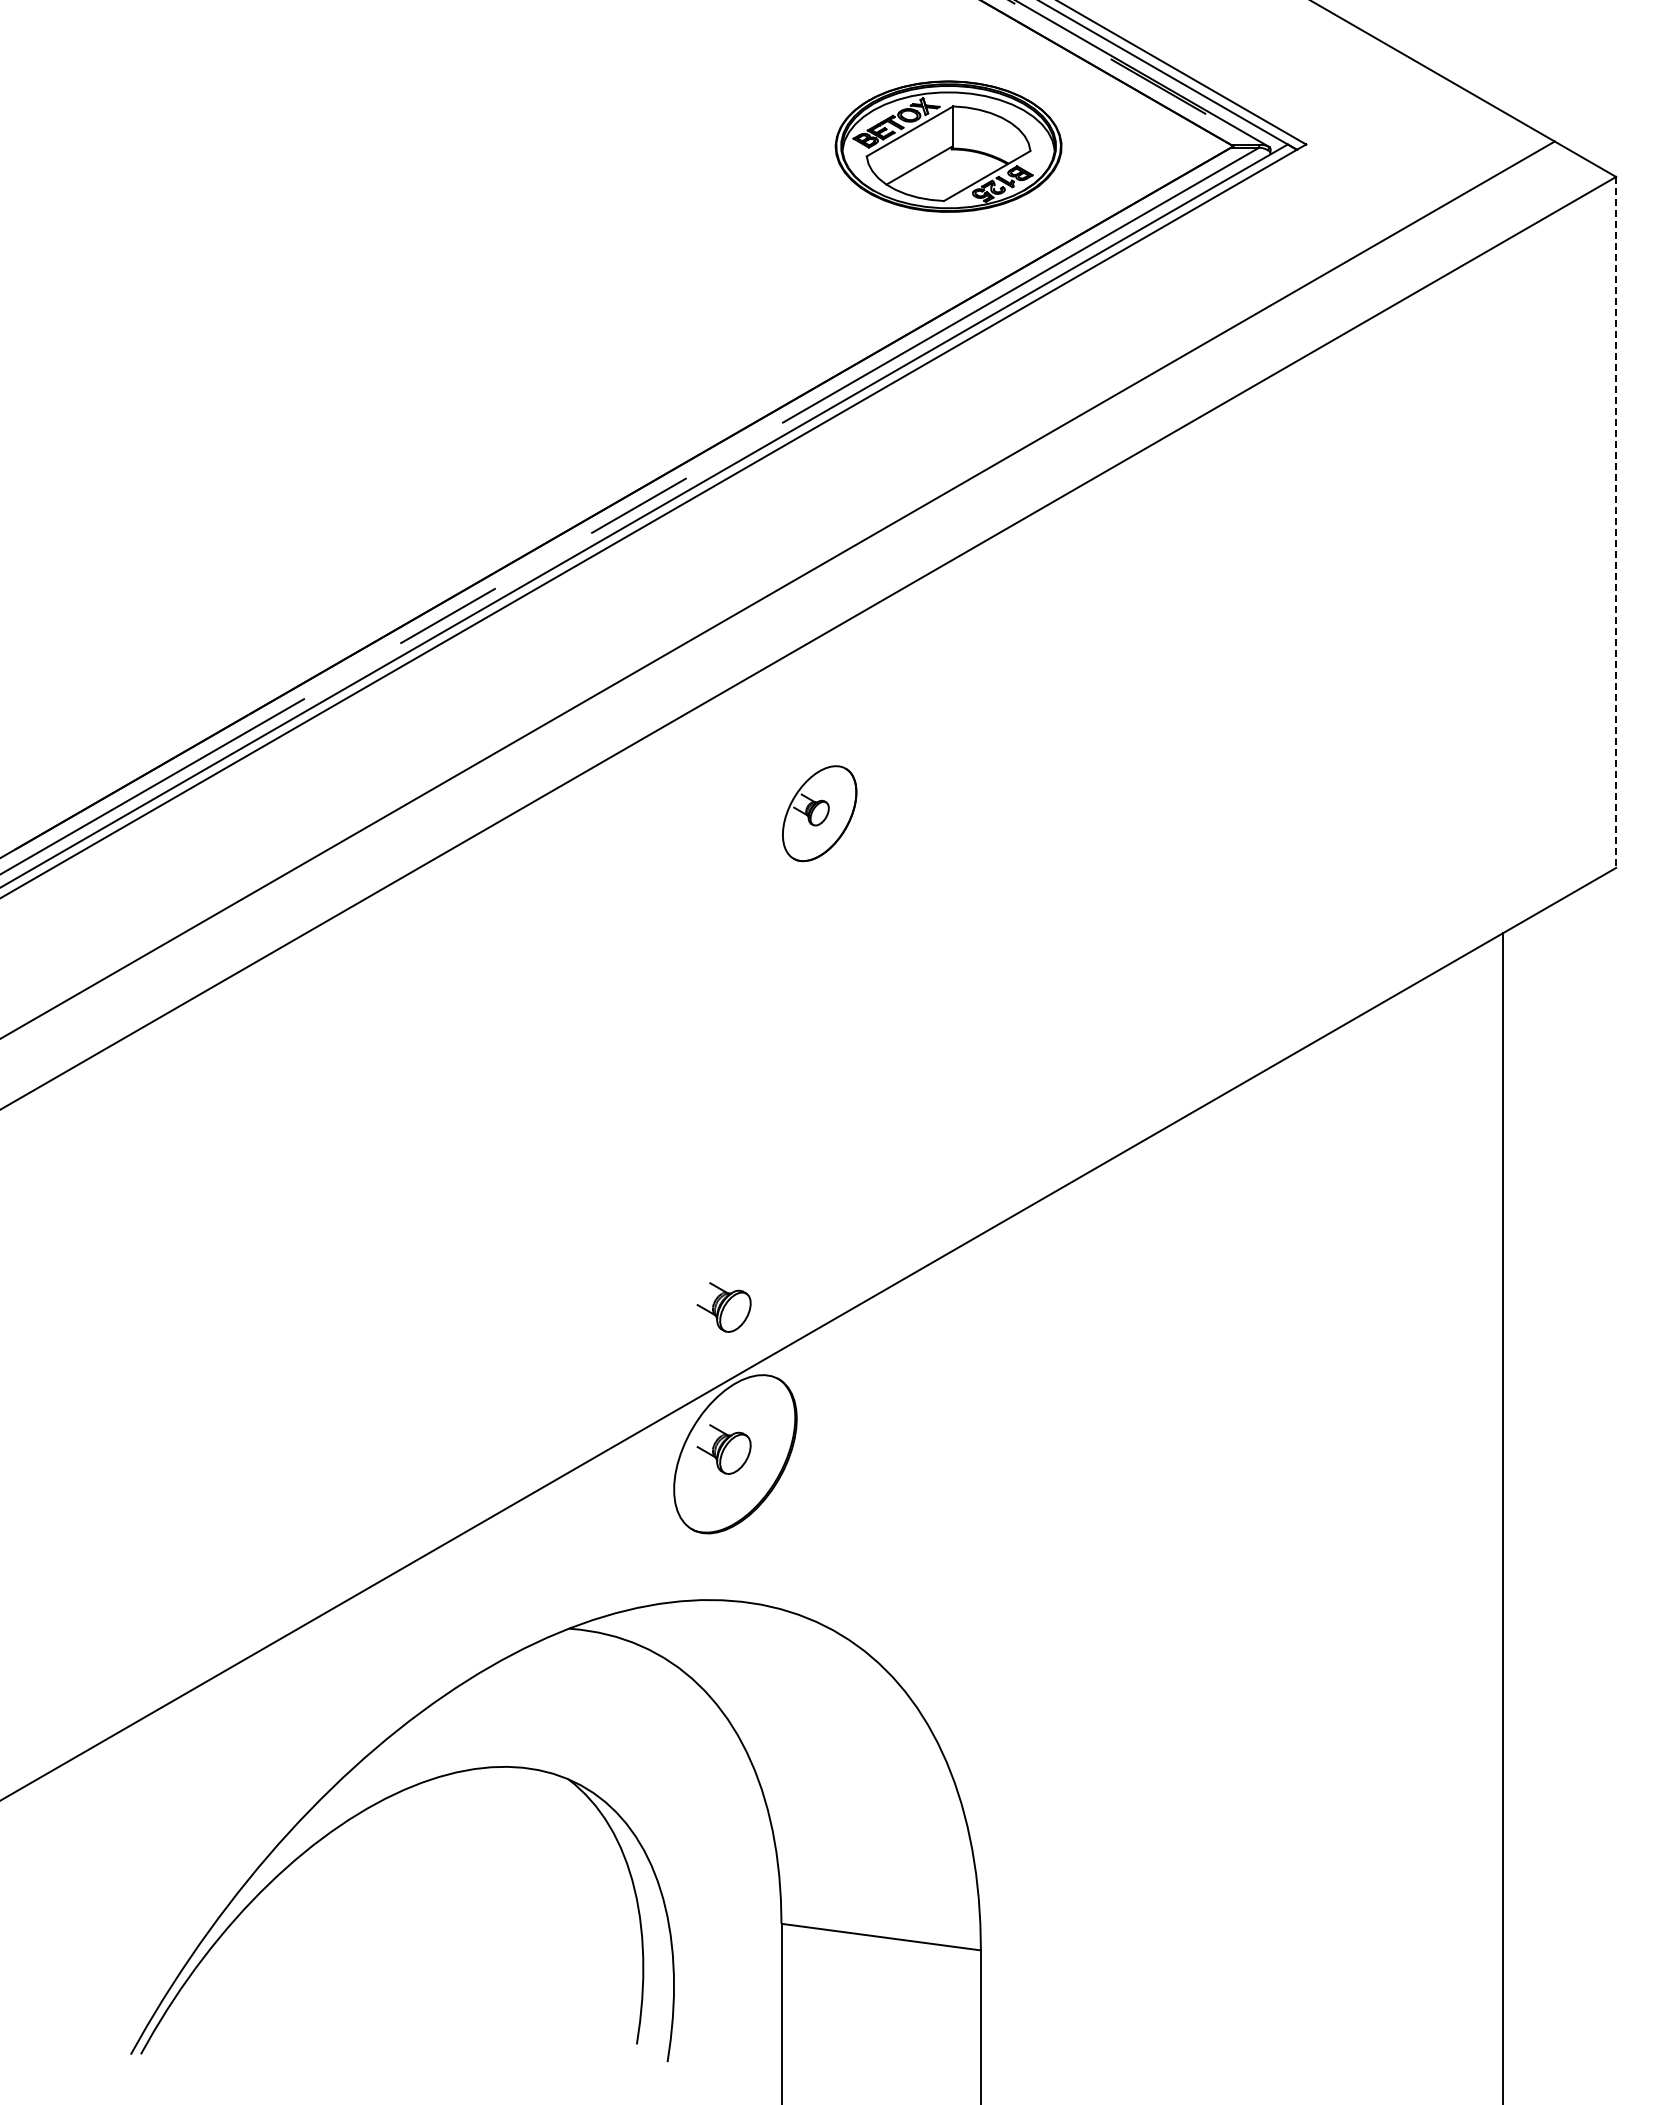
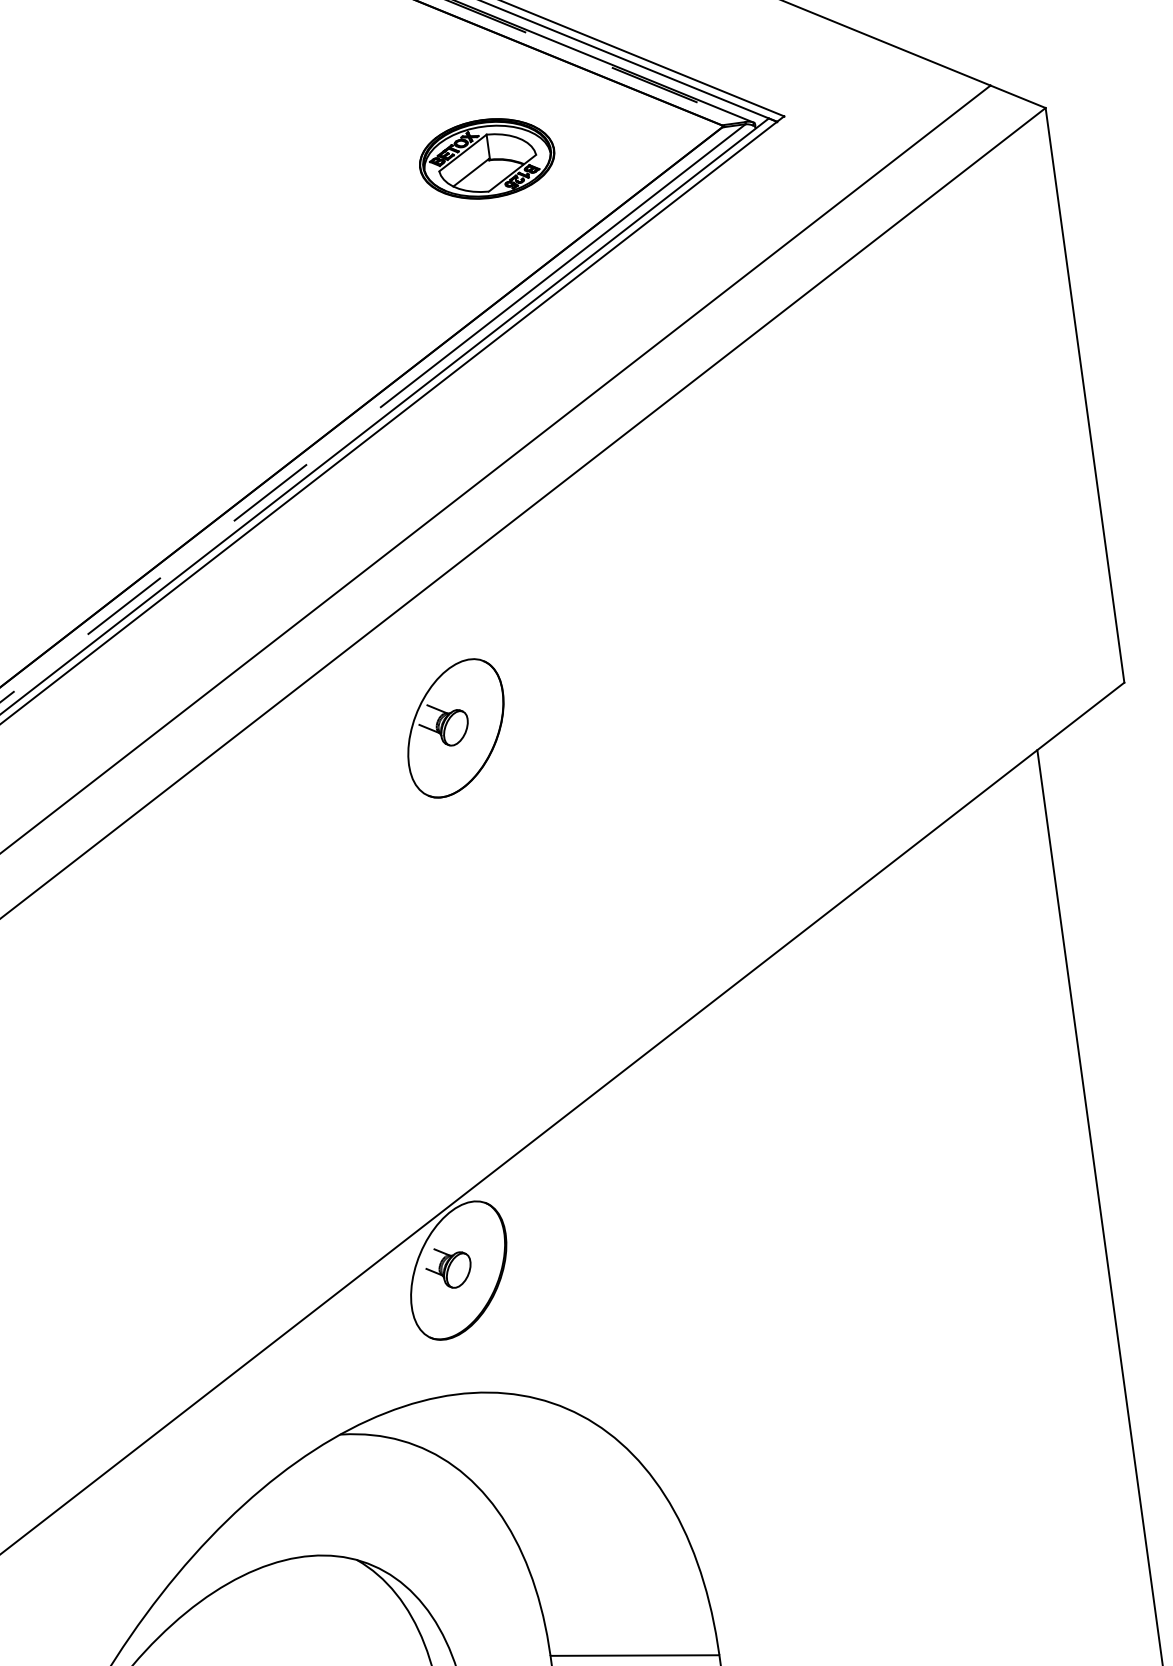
part: (948, 146) -> (486, 158), size x0.71
line: (1616, 522) -> (1085, 395), dashed -> solid
part: (819, 813) -> (455, 728), size x1.67
part: (723, 1307) -> (432, 1149), removed

